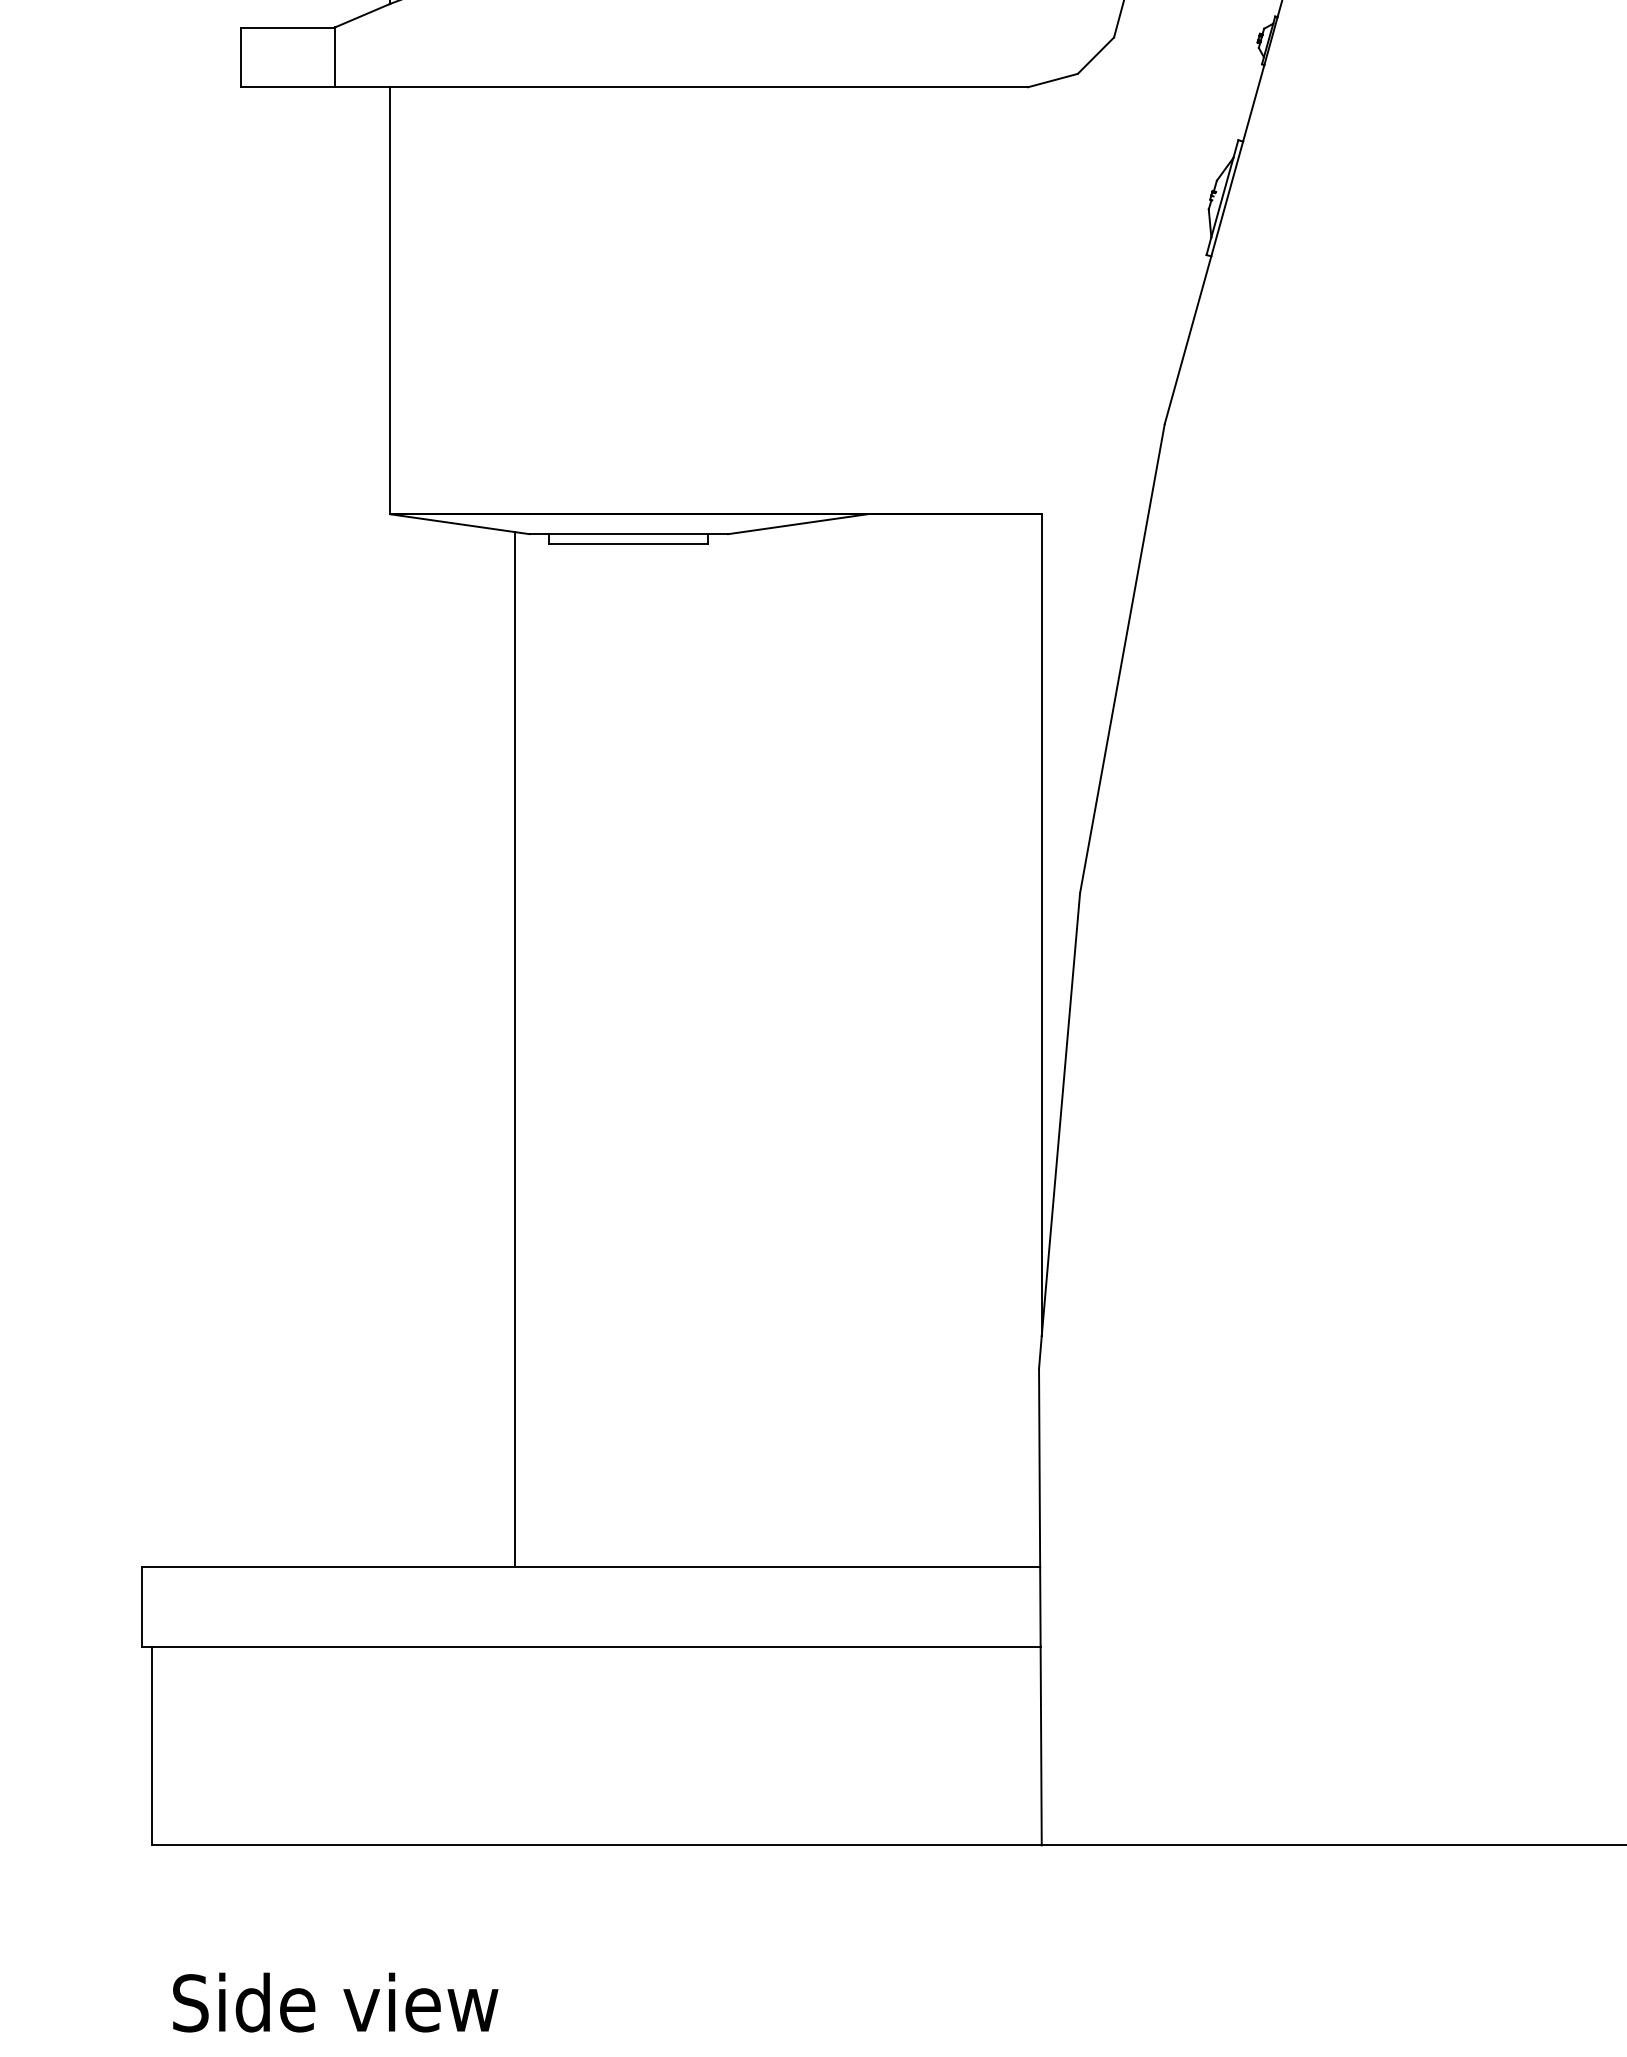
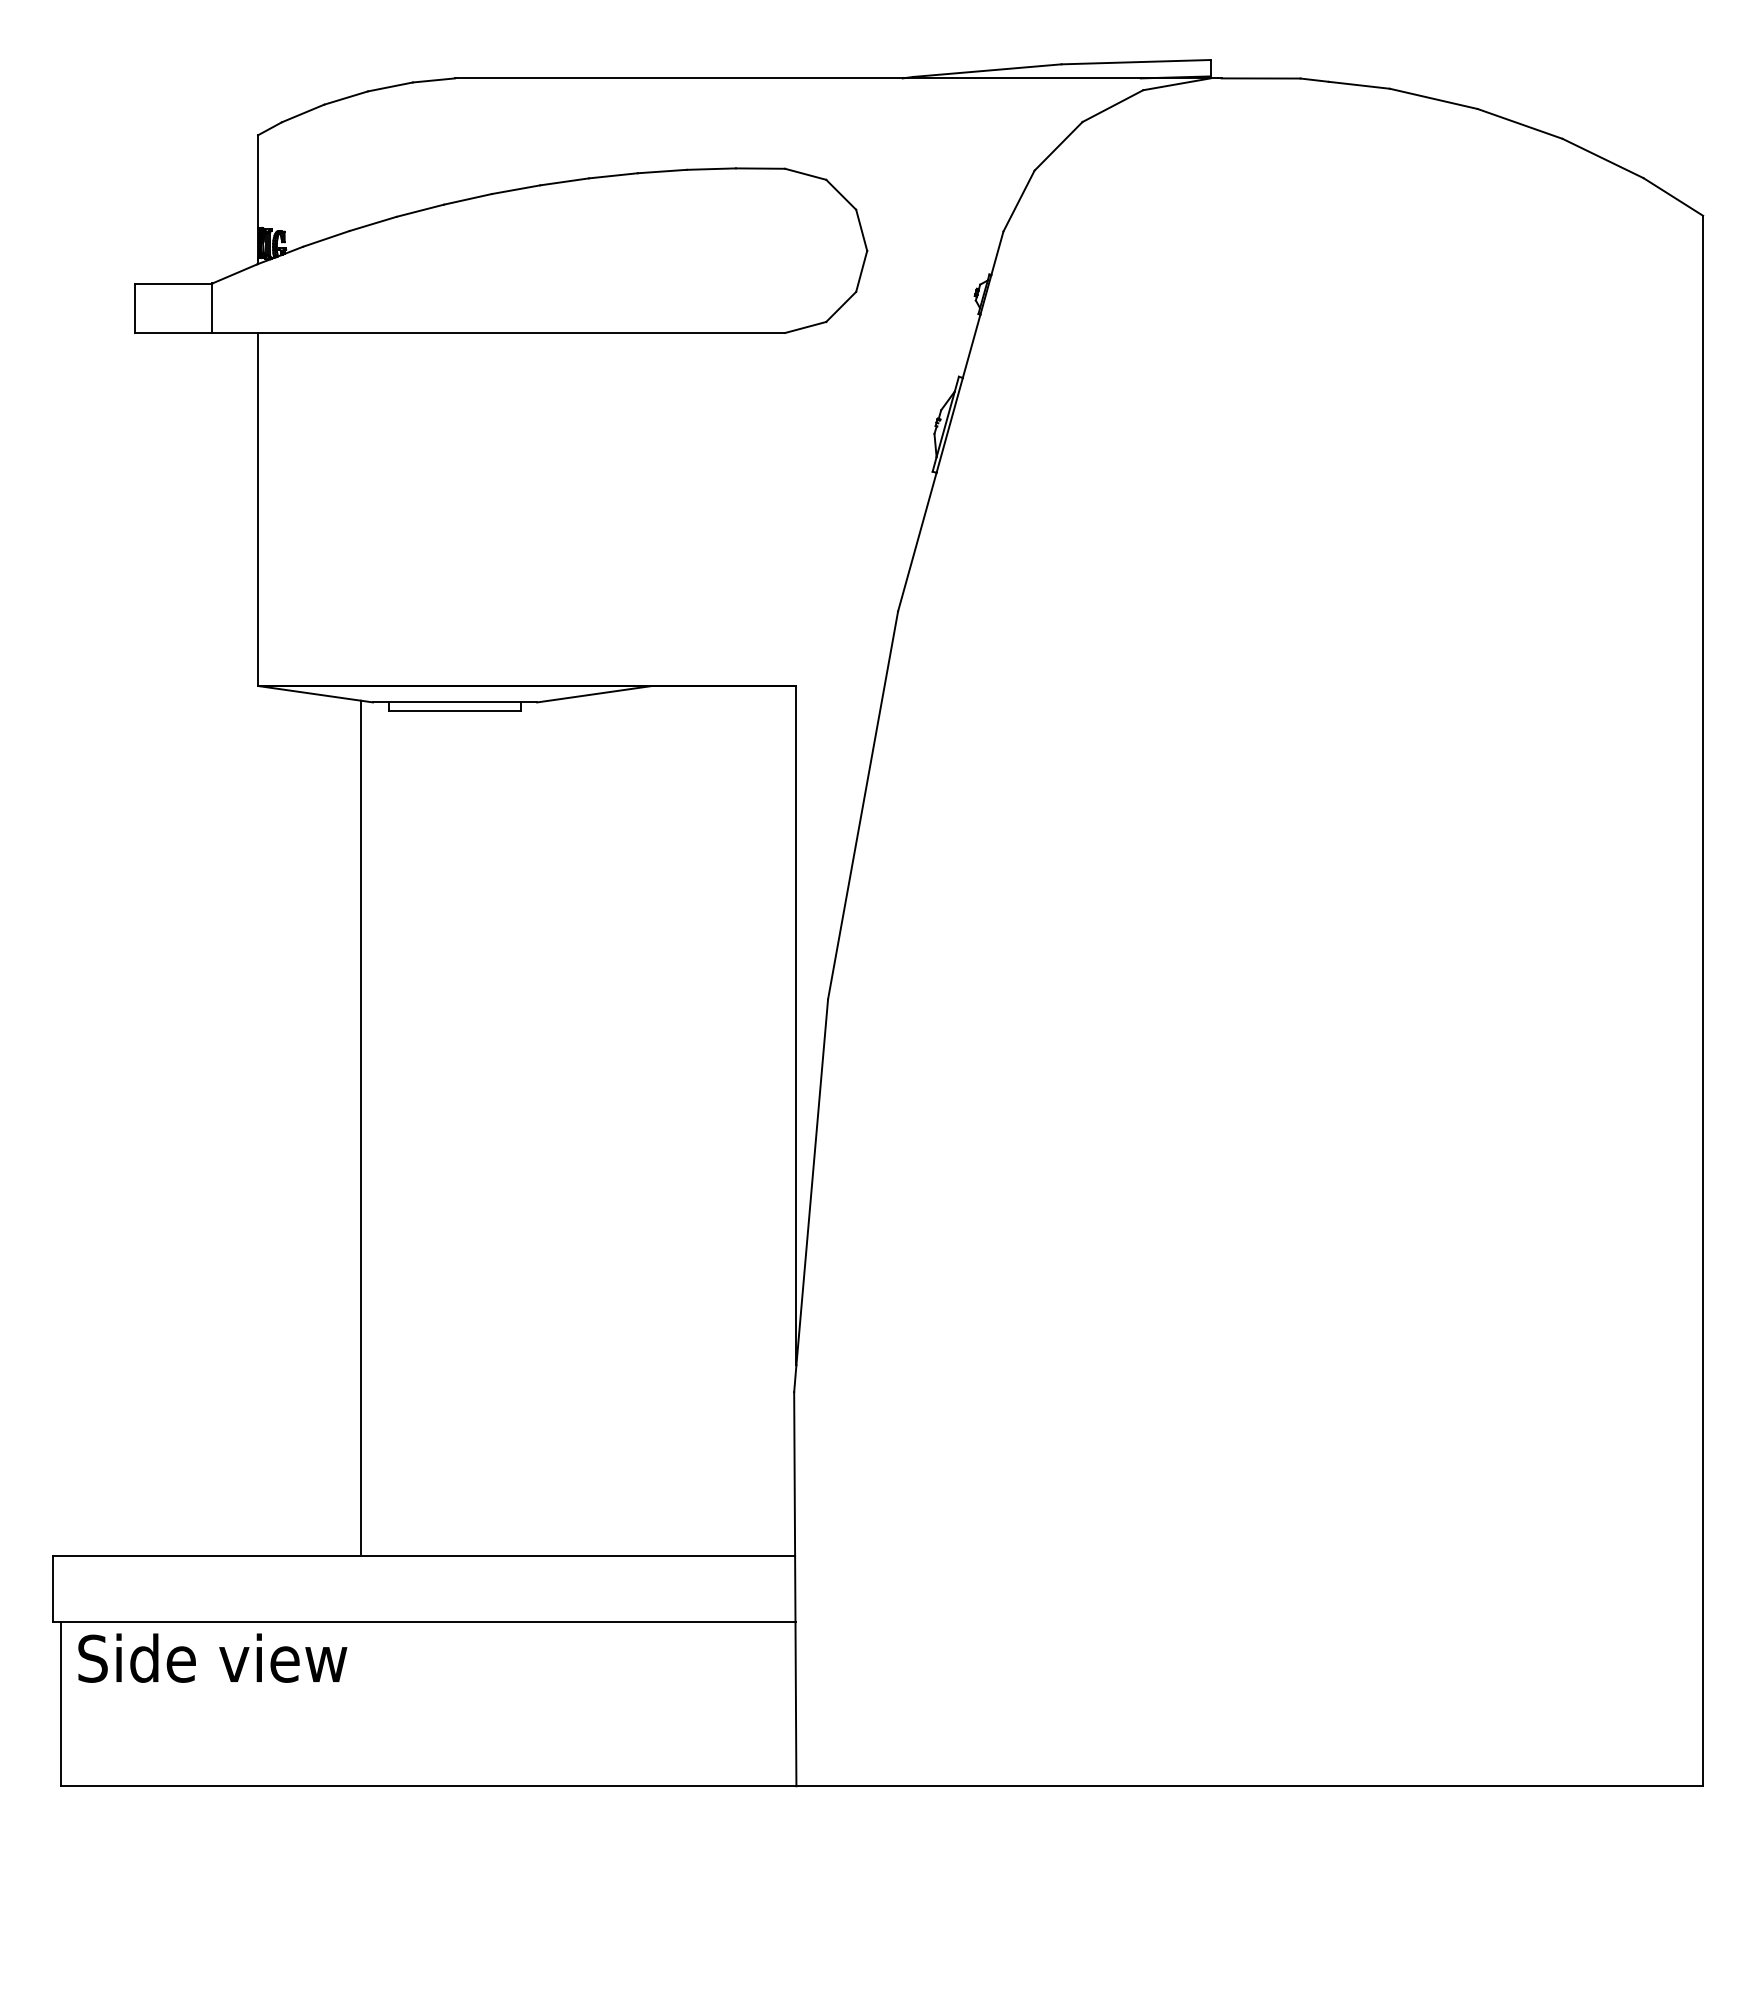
text: (335, 2001) -> (212, 1657), moved

